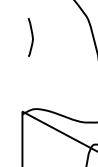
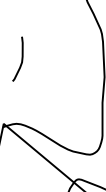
curve: (31, 37) -> (20, 59), moved

